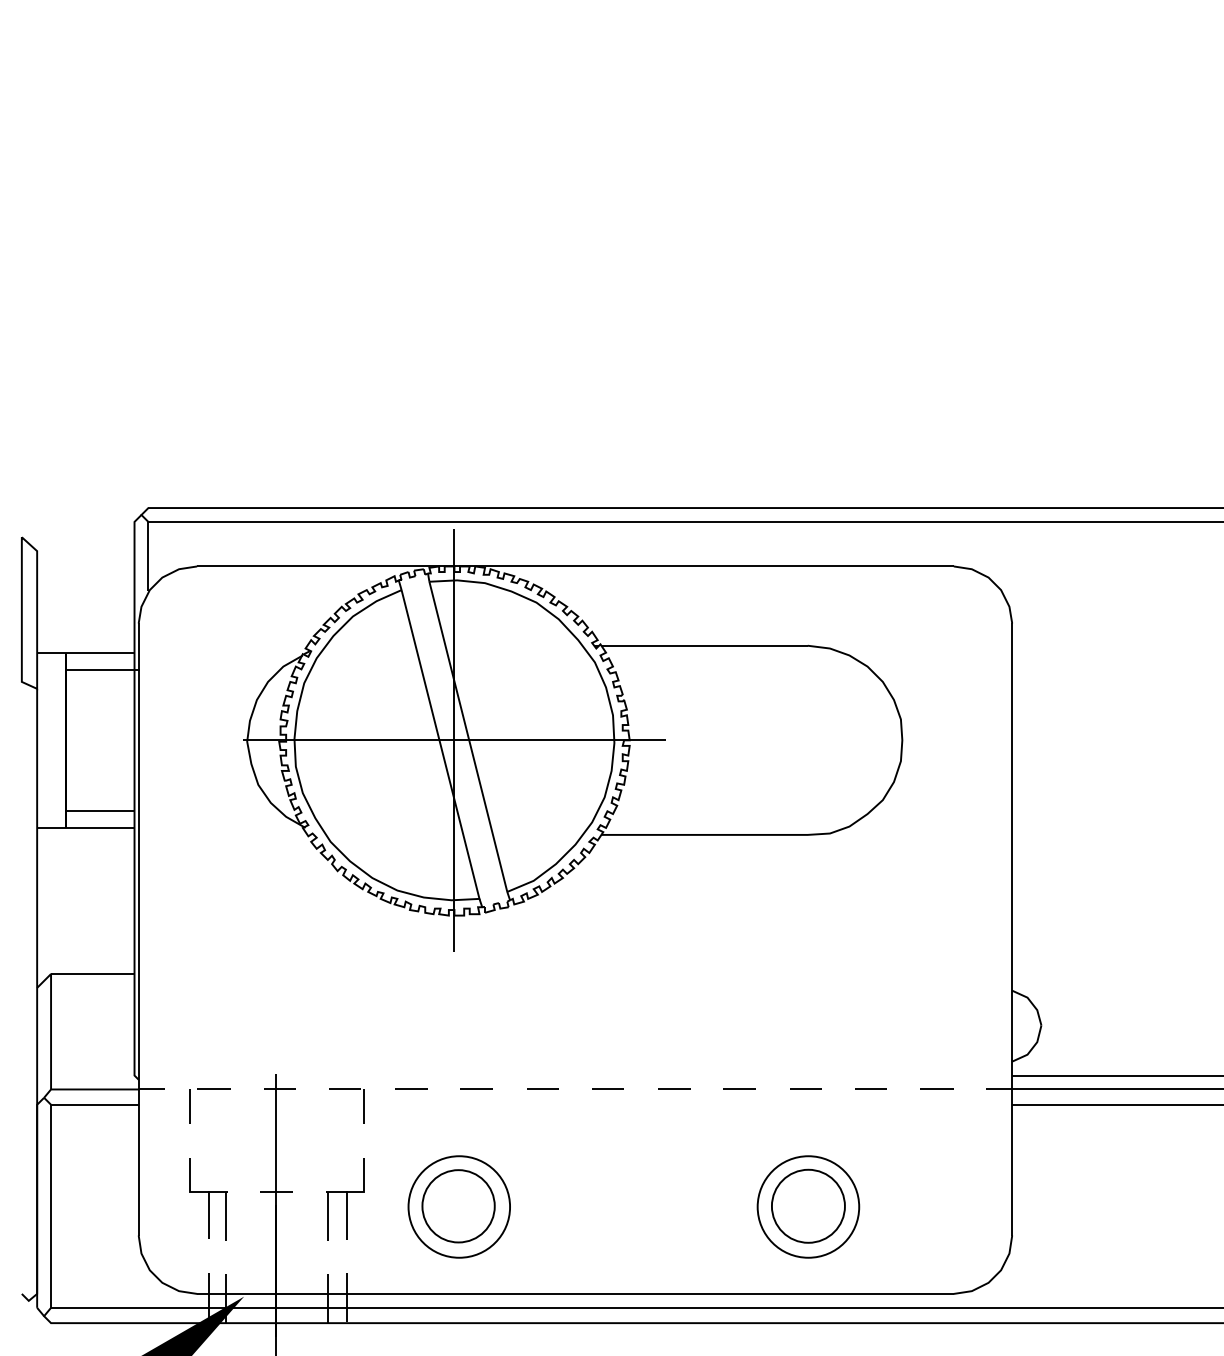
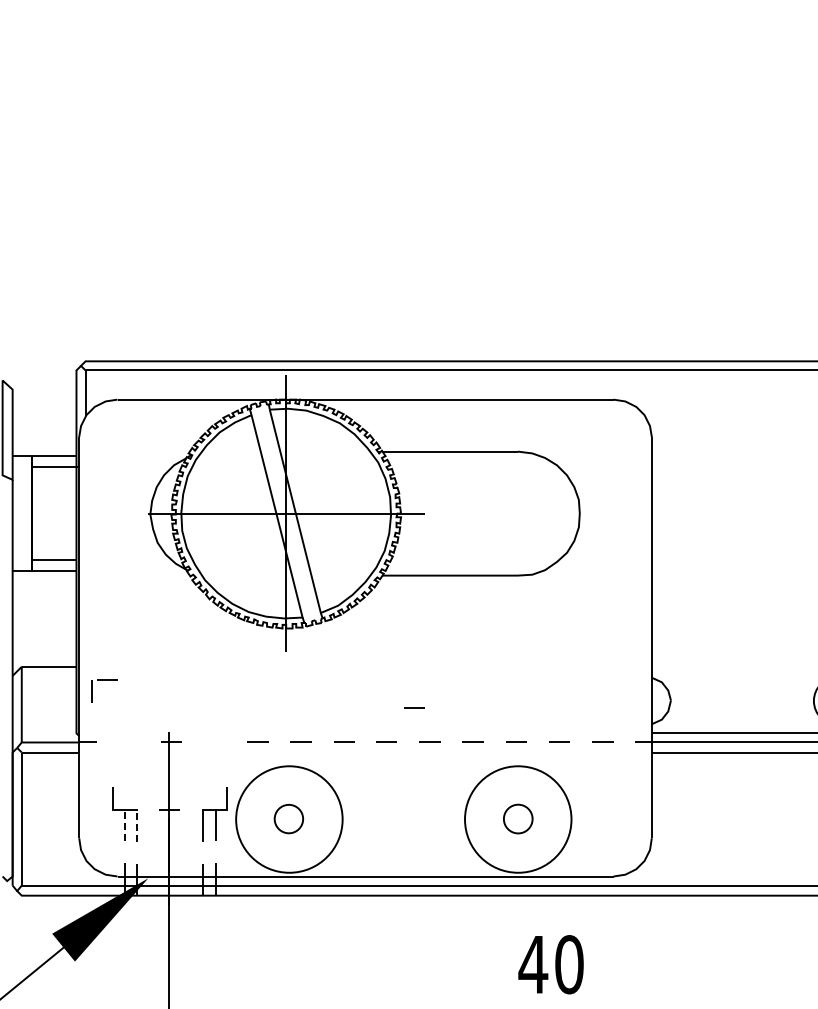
line: (650, 1036) -> (414, 707), added
part: (209, 1089) -> (104, 680), moved
part: (346, 1089) -> (215, 742), removed
circle: (457, 1205) -> (288, 818), size x0.6
circle: (459, 1206) -> (289, 819), size x1.6
circle: (807, 1206) -> (517, 819), size x1.6
circle: (808, 1206) -> (518, 819), size x0.6
line: (209, 1214) -> (125, 824), solid -> dashed
line: (226, 1216) -> (136, 825), solid -> dashed

